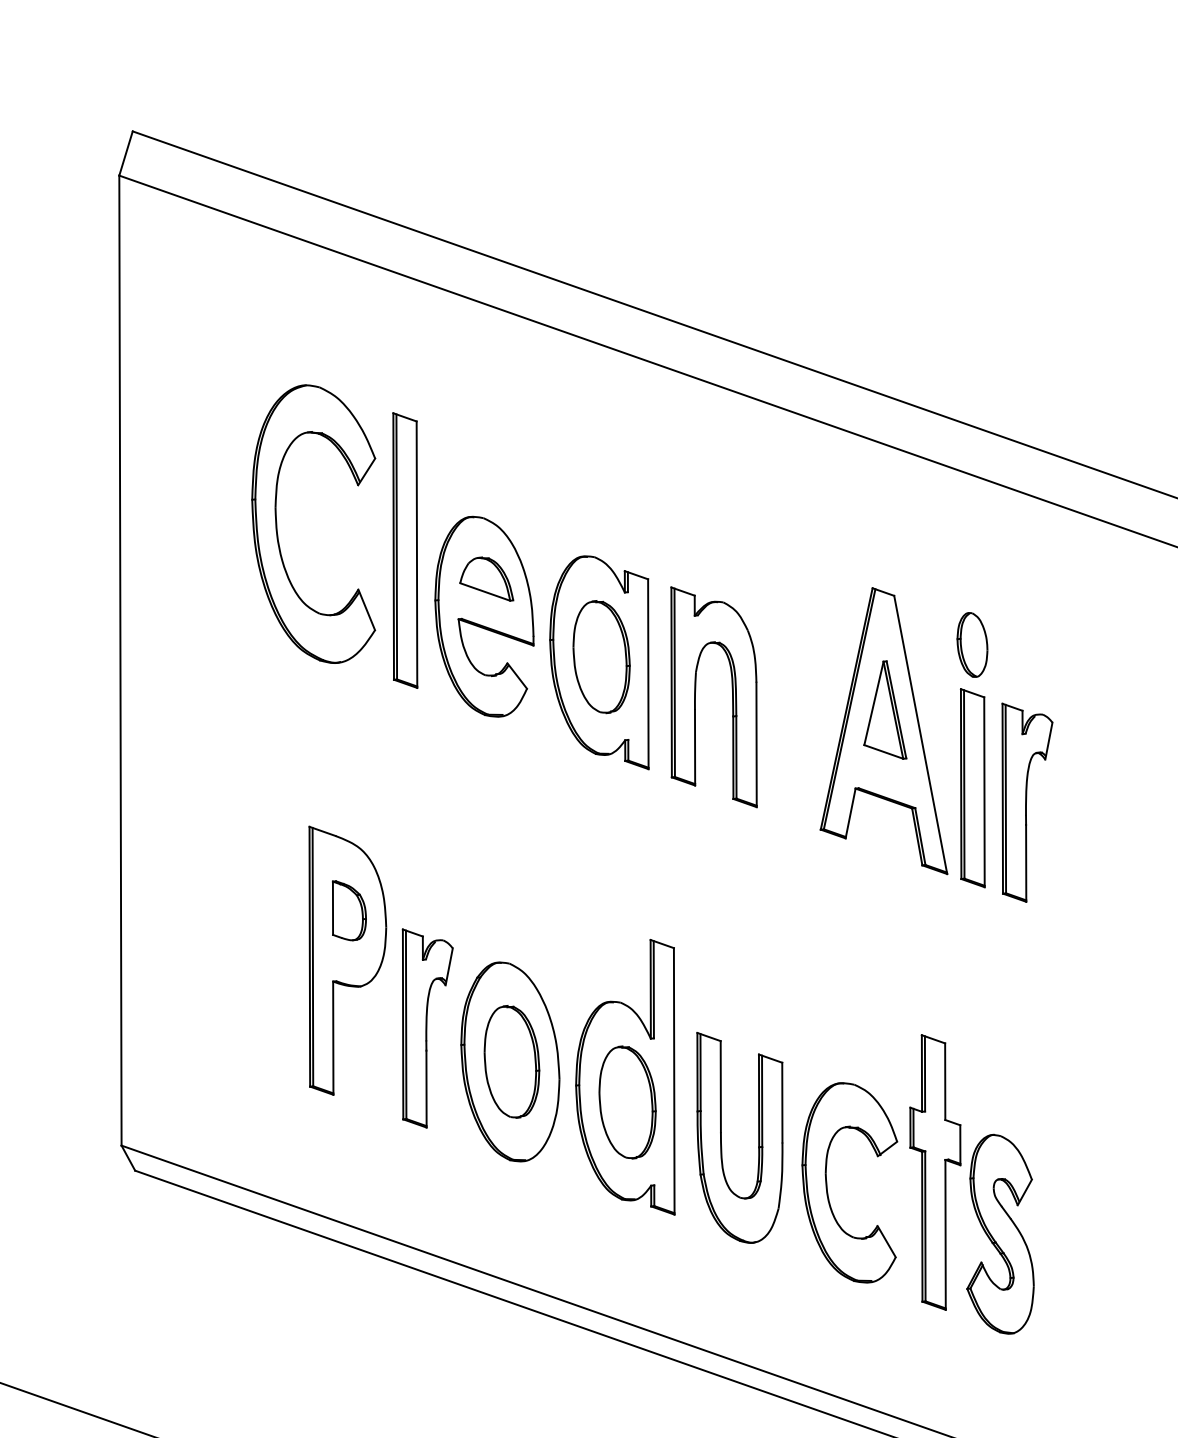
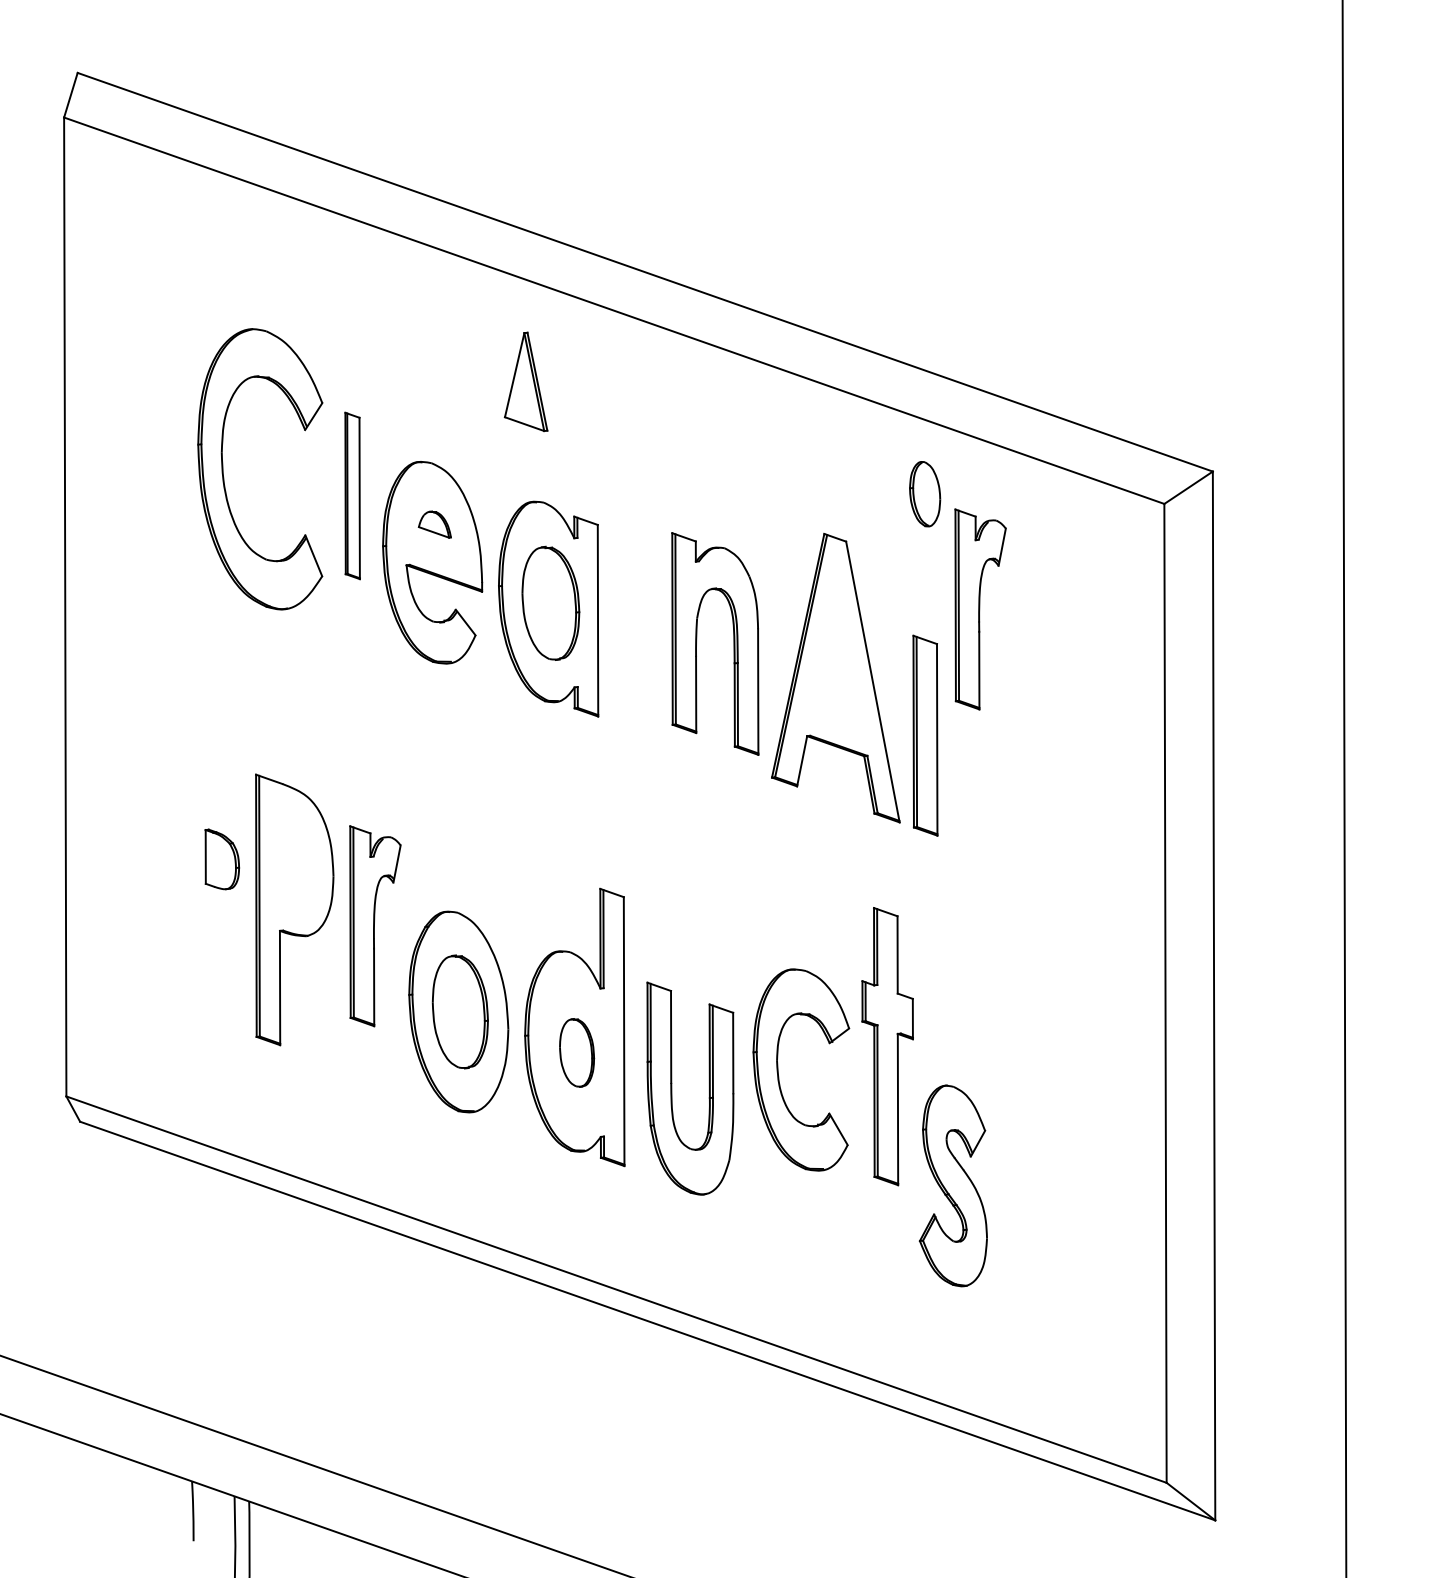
part: (405, 550) -> (352, 495), size x0.6
part: (486, 578) -> (434, 524), size x0.6
part: (972, 645) -> (925, 494), moved
part: (732, 696) -> (733, 643), moved
part: (884, 709) -> (525, 381), moved
part: (1027, 802) -> (980, 609), moved
part: (349, 910) -> (222, 859), moved
part: (427, 1028) -> (375, 926), moved
part: (627, 1102) -> (576, 1052), size x0.6
part: (935, 1172) -> (887, 1046), moved
part: (827, 1182) -> (778, 1069), moved

